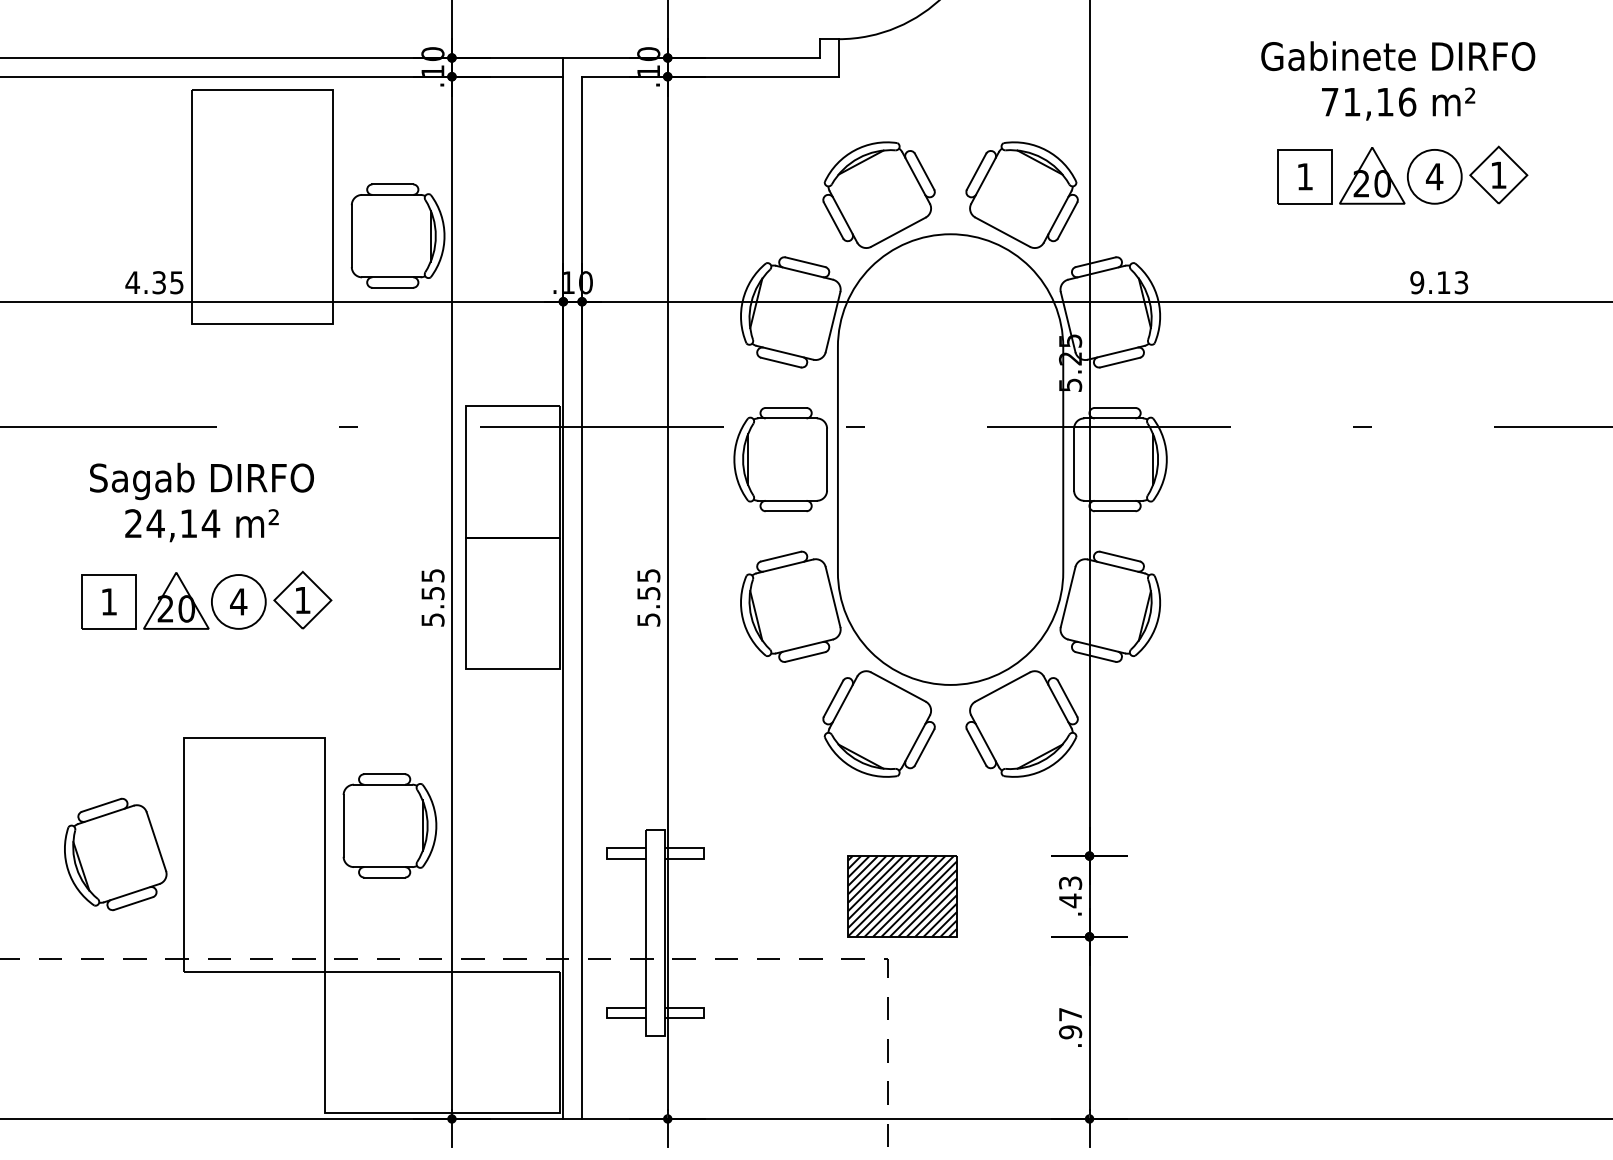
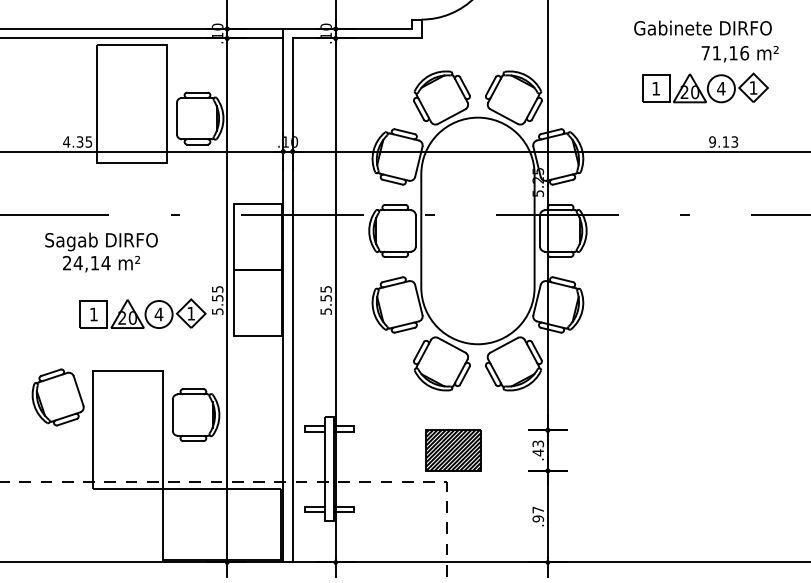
text: (1397, 104) -> (739, 54), moved
part: (205, 599) -> (142, 313), moved
part: (114, 854) -> (57, 397), moved

